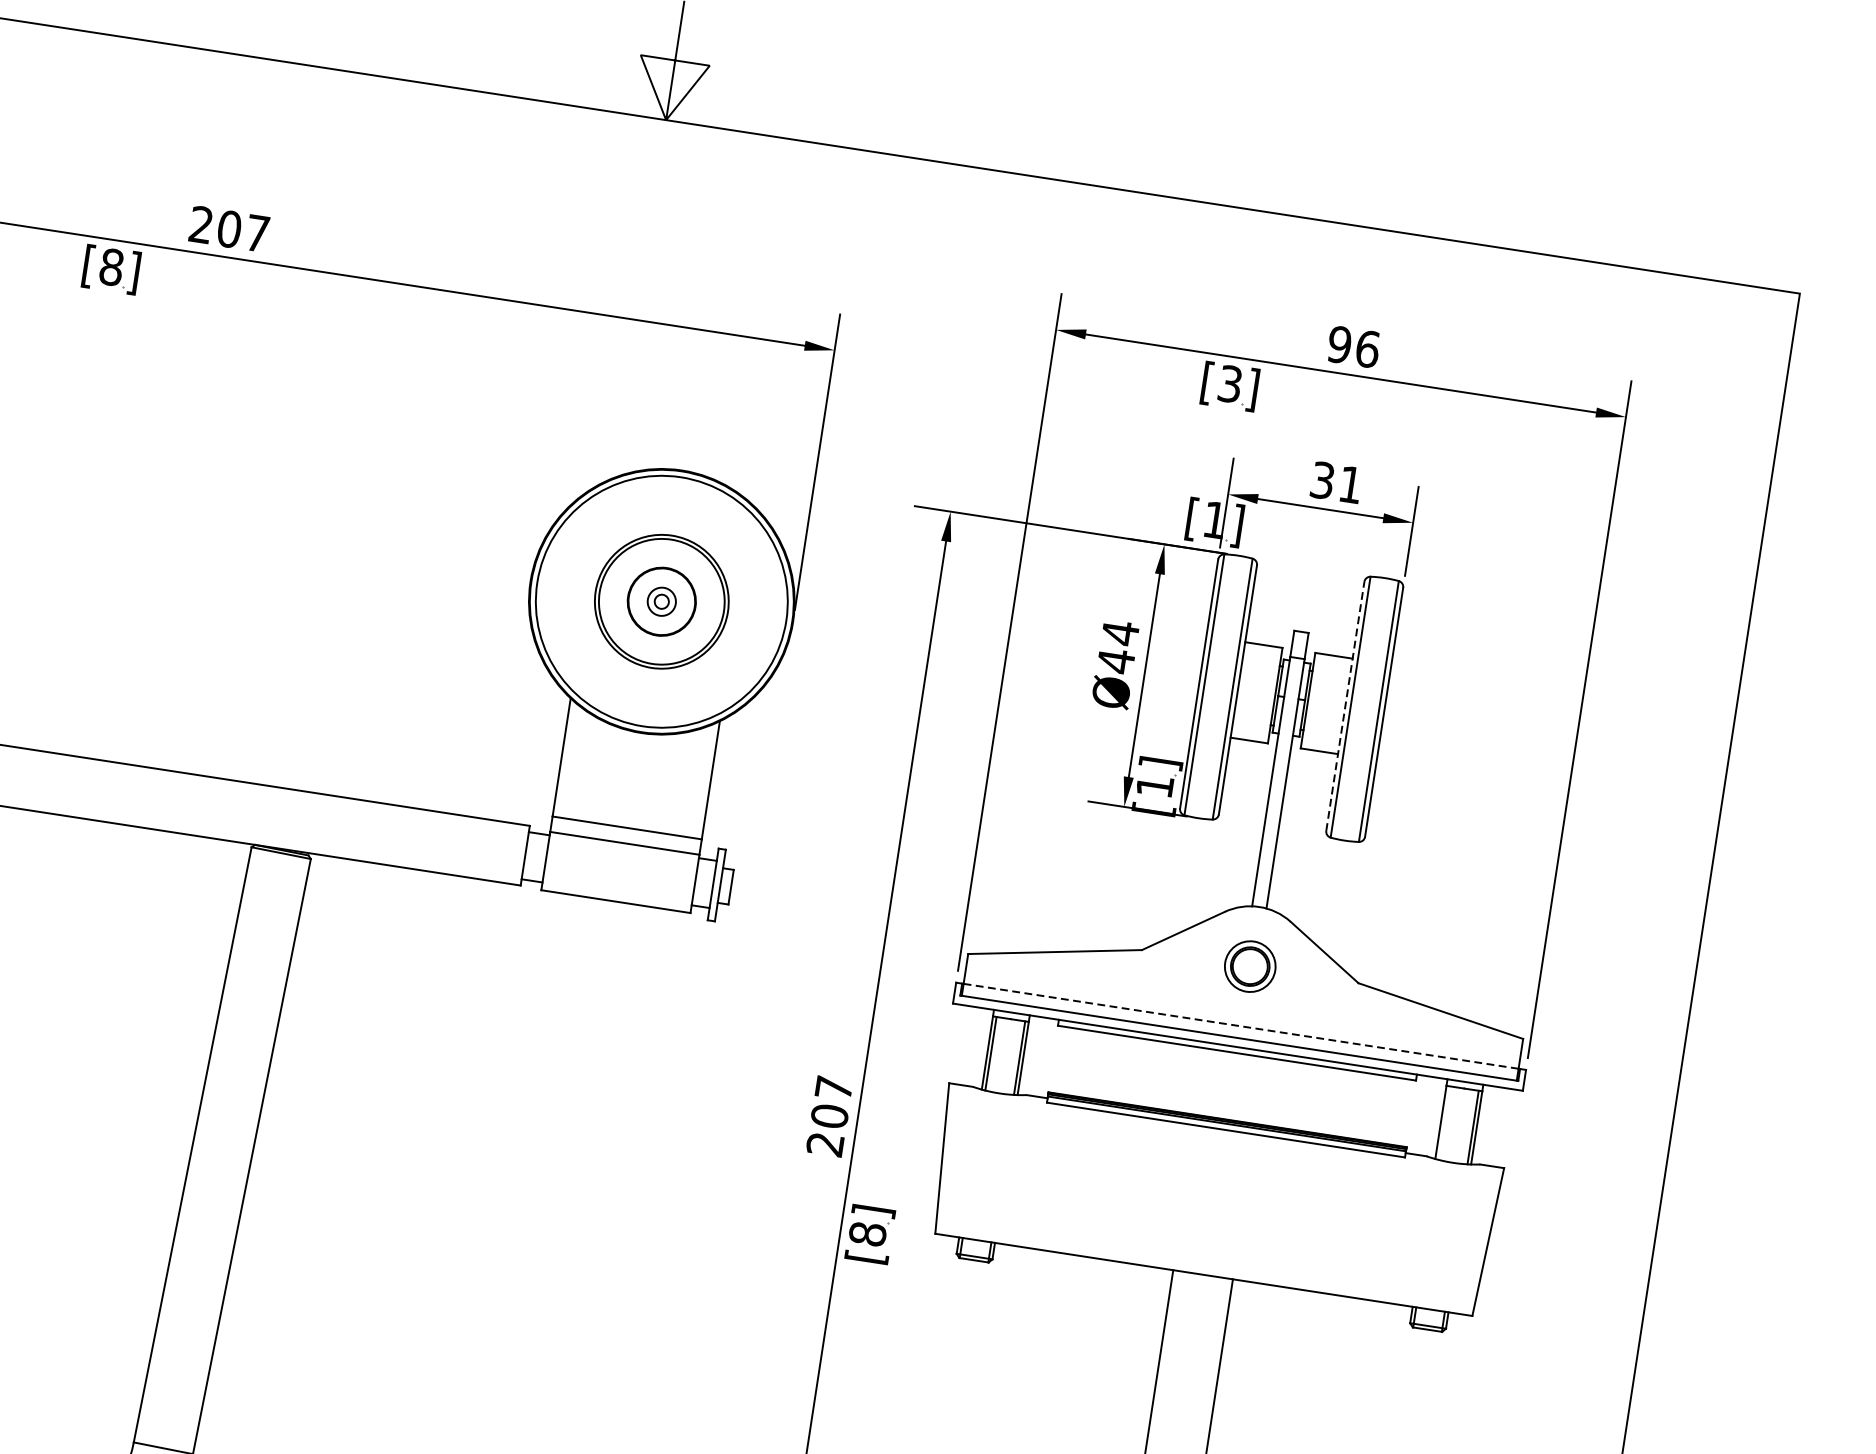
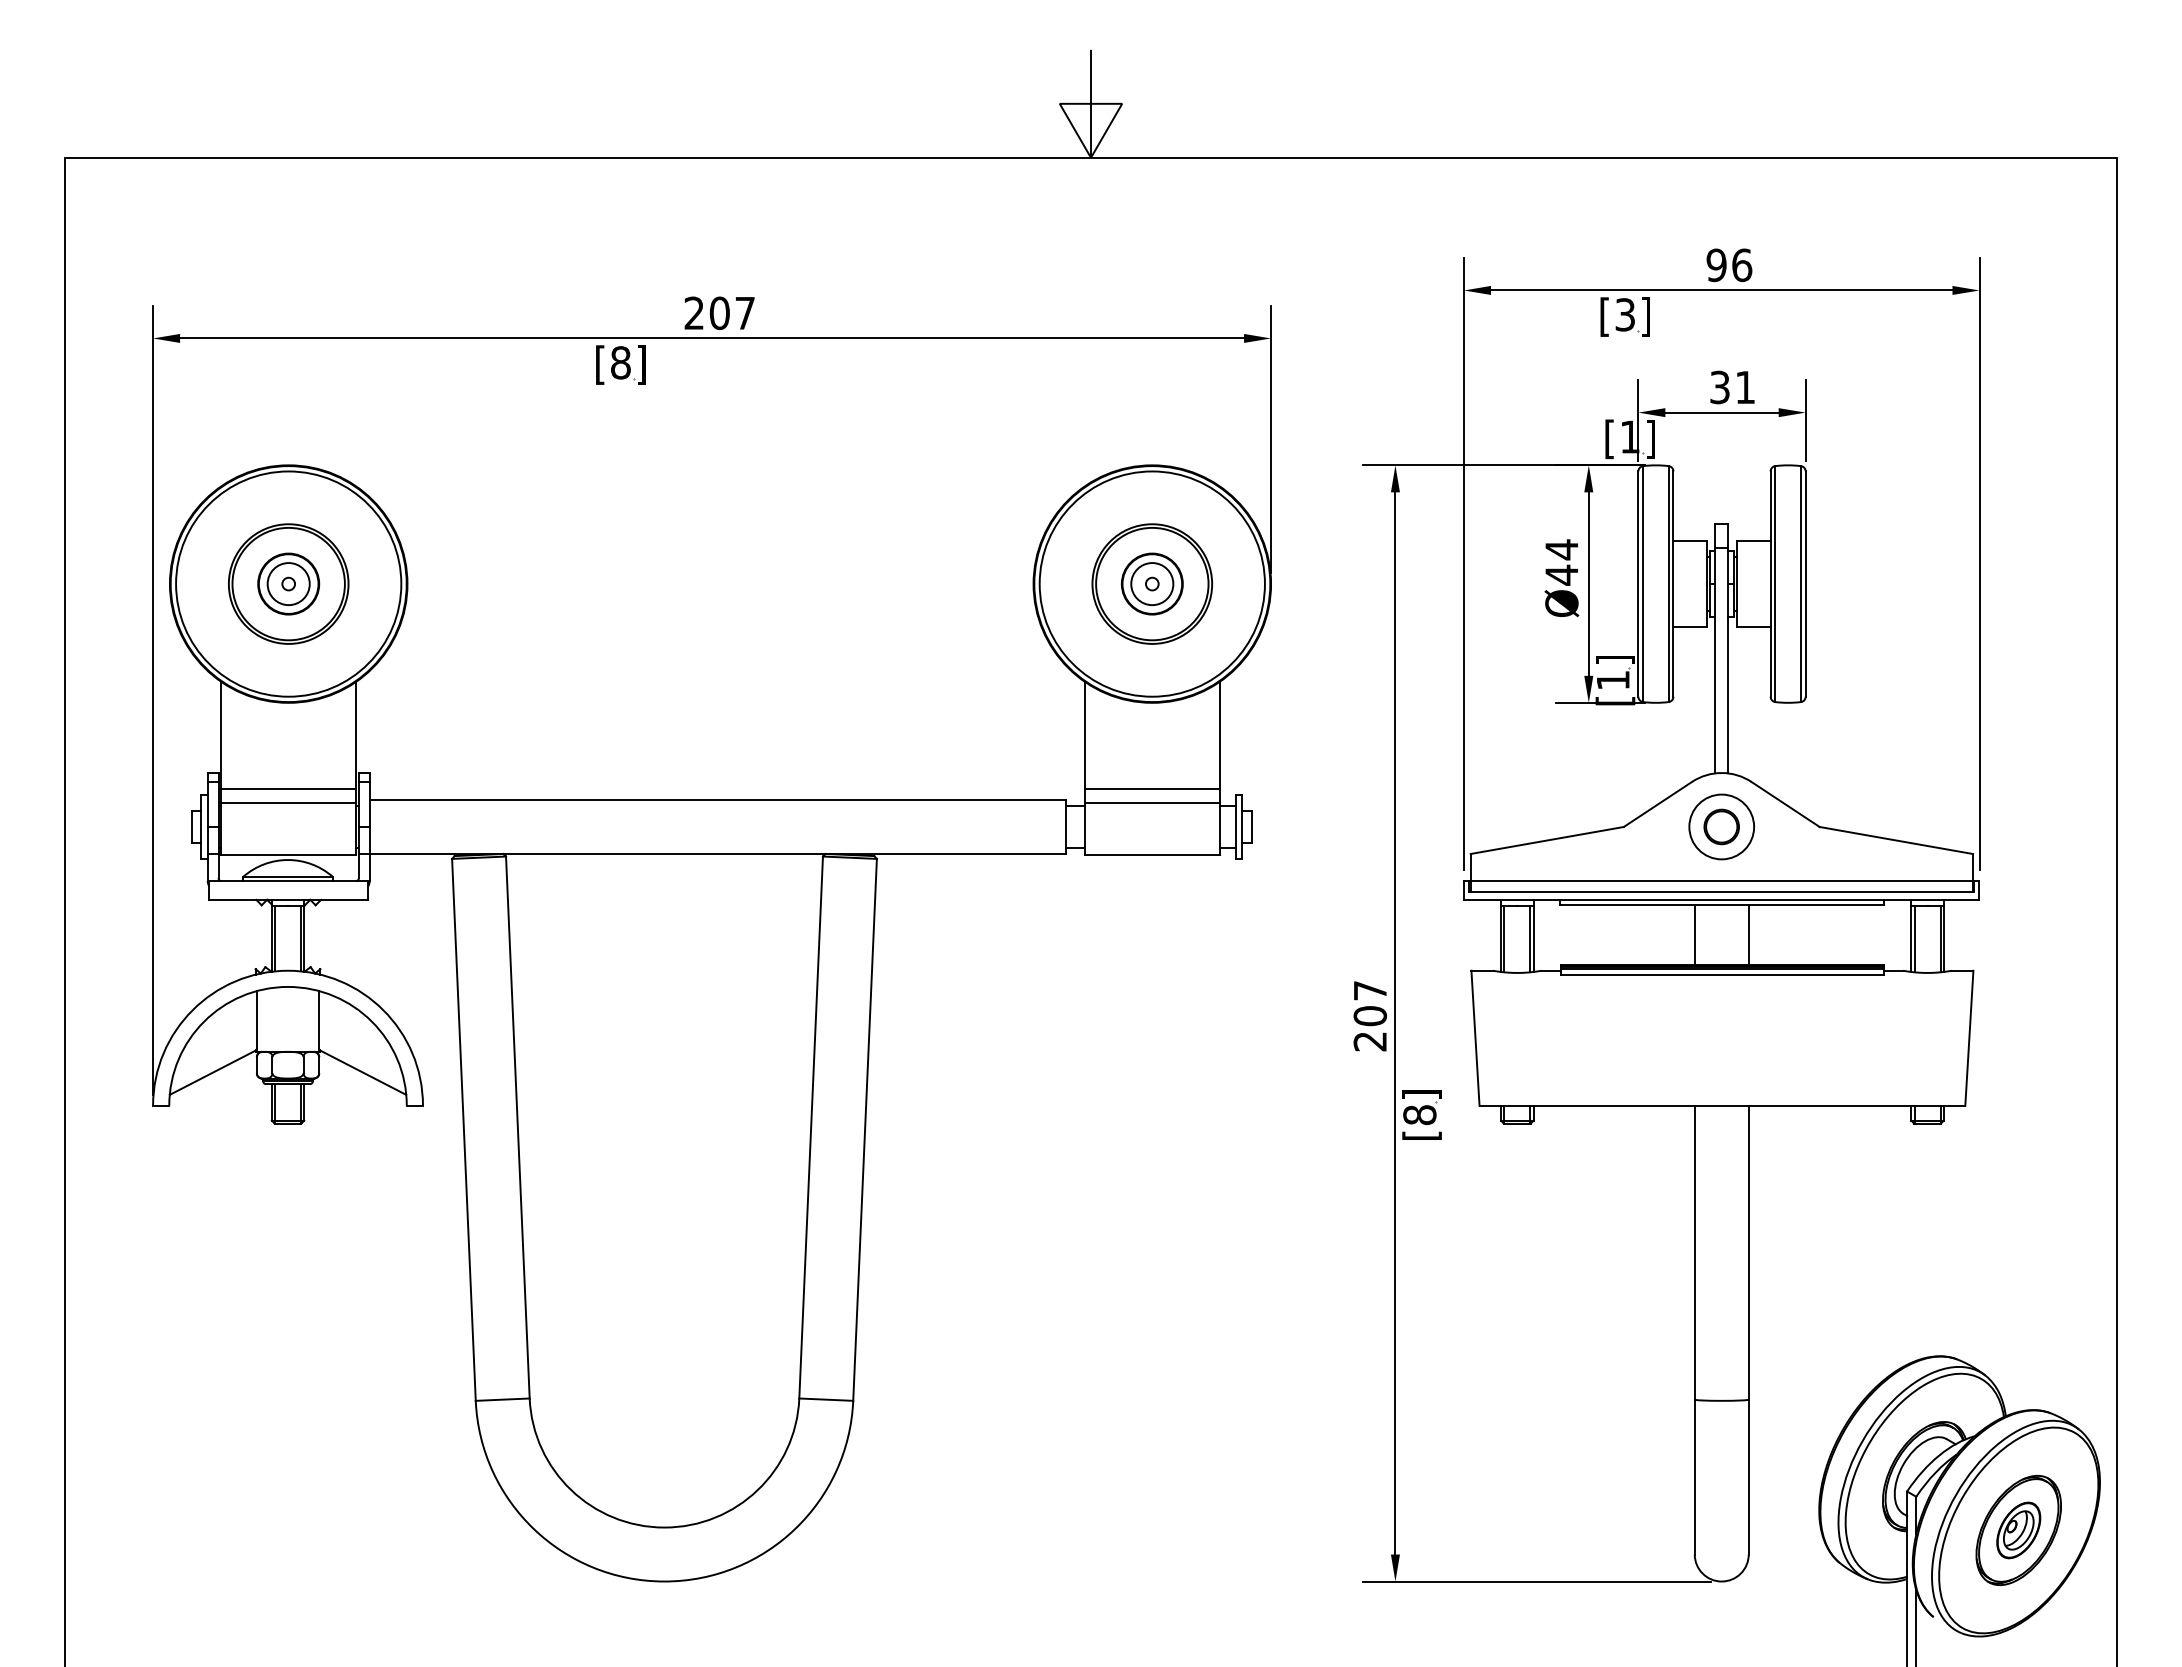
circle: (661, 602) -> (1152, 584), size x1.67
line: (1345, 706) -> (1770, 584), dashed -> solid
circle: (1250, 966) -> (1721, 826), size x1.43
line: (1240, 1025) -> (1721, 880), dashed -> solid
line: (1201, 1081) -> (1694, 935), added
line: (1261, 1091) -> (1748, 935), added
line: (1444, 1122) -> (1914, 938), added

